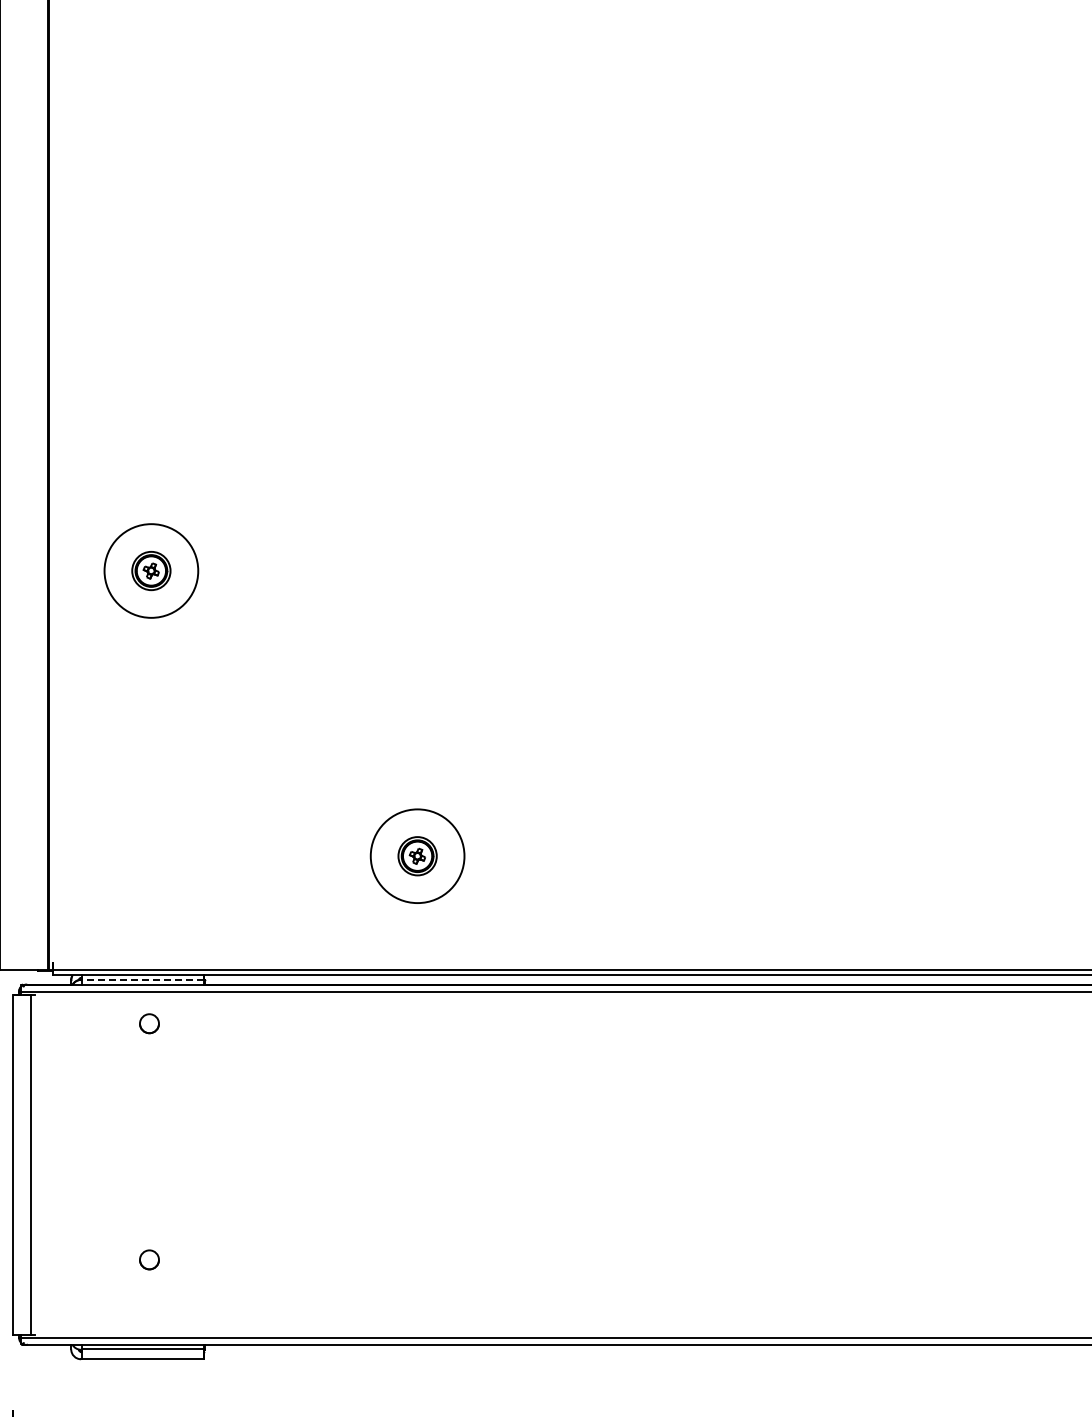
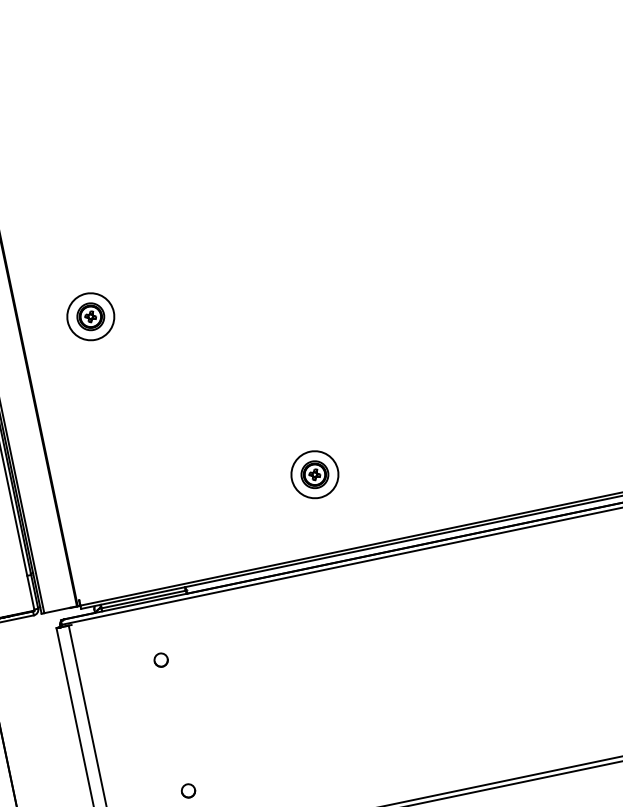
circle: (150, 570) -> (90, 316), size x0.71
circle: (417, 855) -> (314, 474), size x0.71
line: (142, 980) -> (143, 599), dashed -> solid
circle: (149, 1023) -> (161, 659), moved

